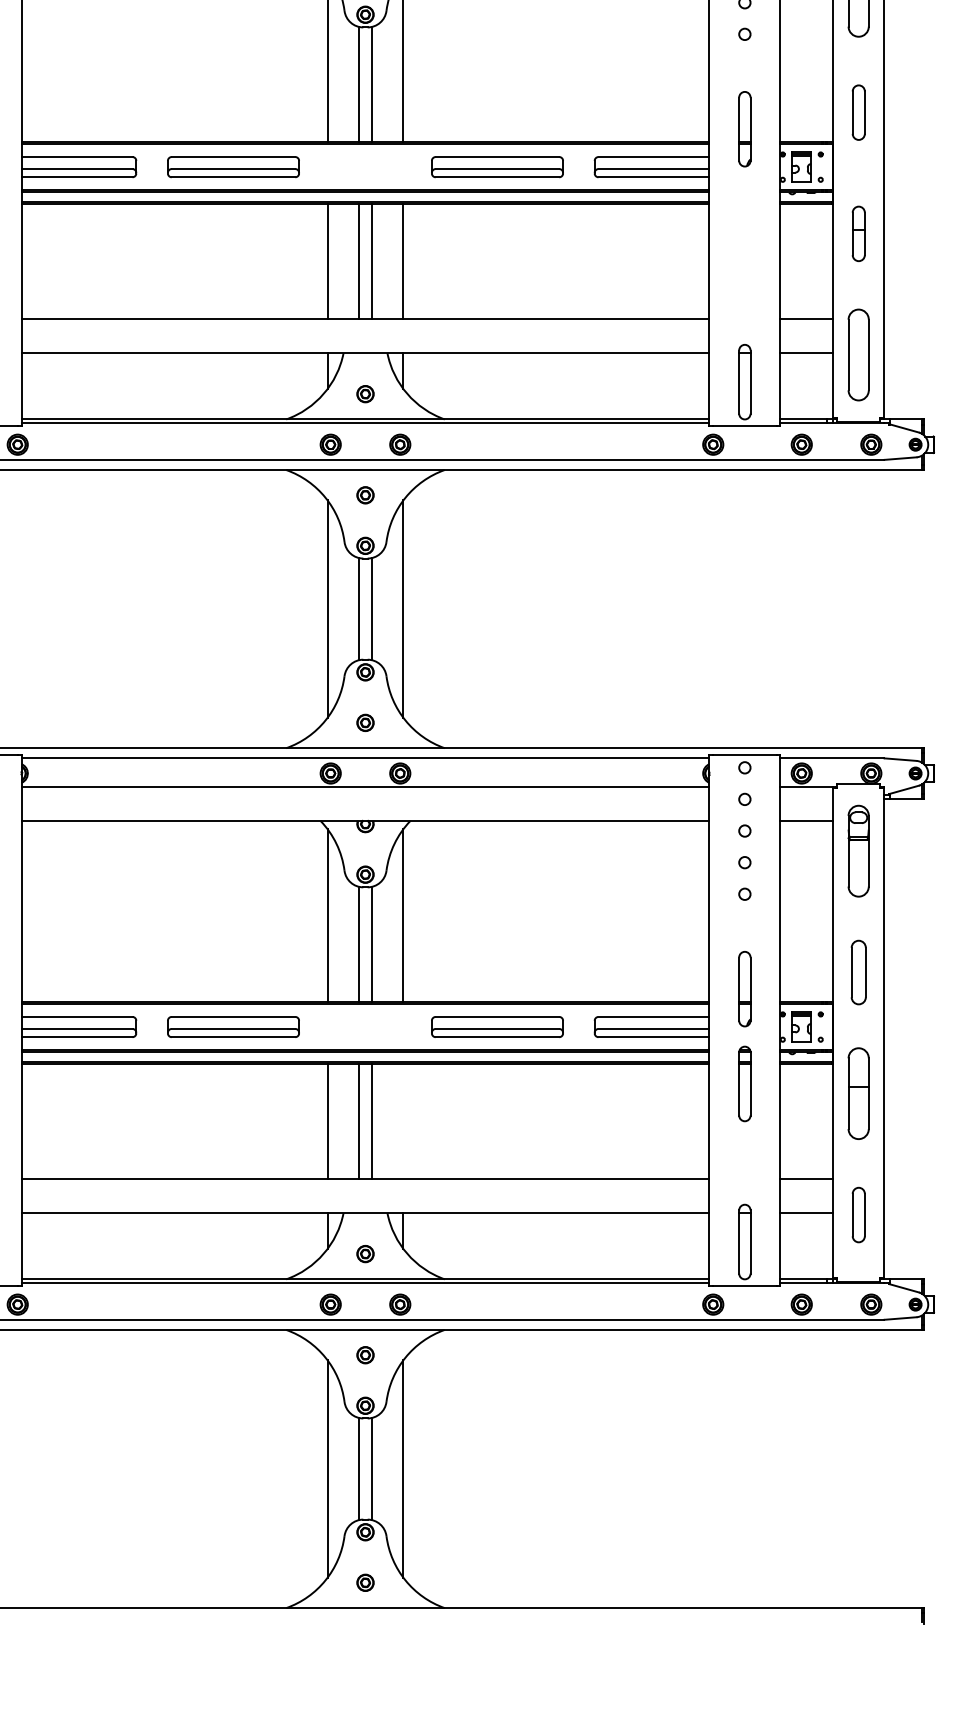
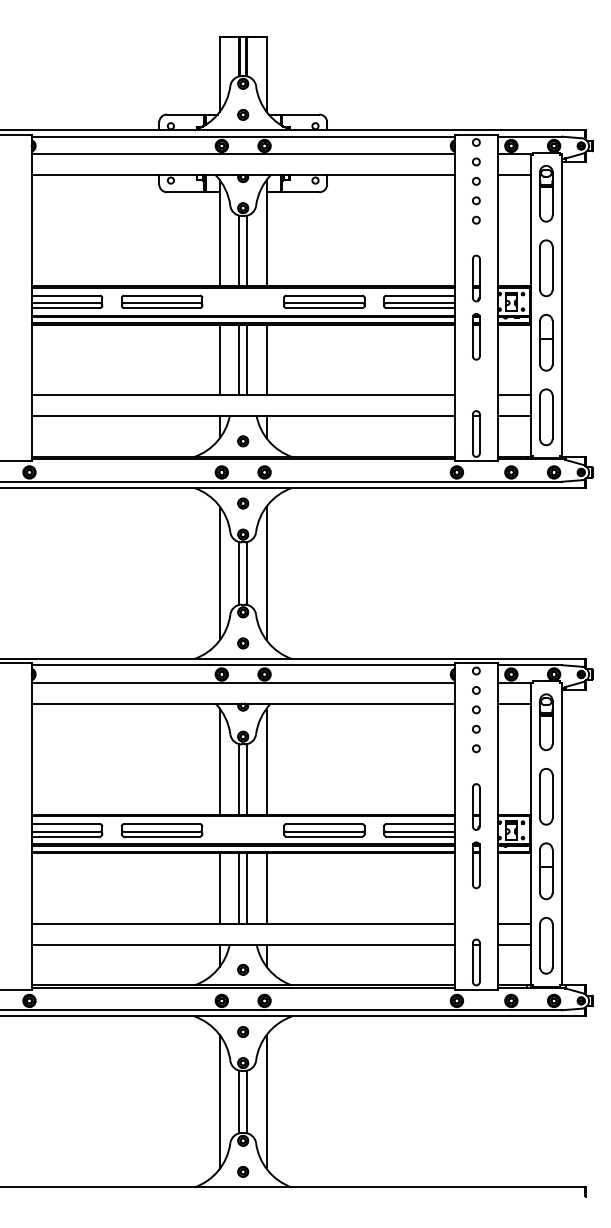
part: (858, 112) -> (546, 268), size x1.67
part: (745, 223) -> (476, 336), added
part: (858, 233) -> (546, 342), size x1.67
part: (858, 971) -> (546, 796), size x1.43
line: (403, 1121) -> (266, 888), added
part: (858, 1214) -> (546, 945), size x1.67

